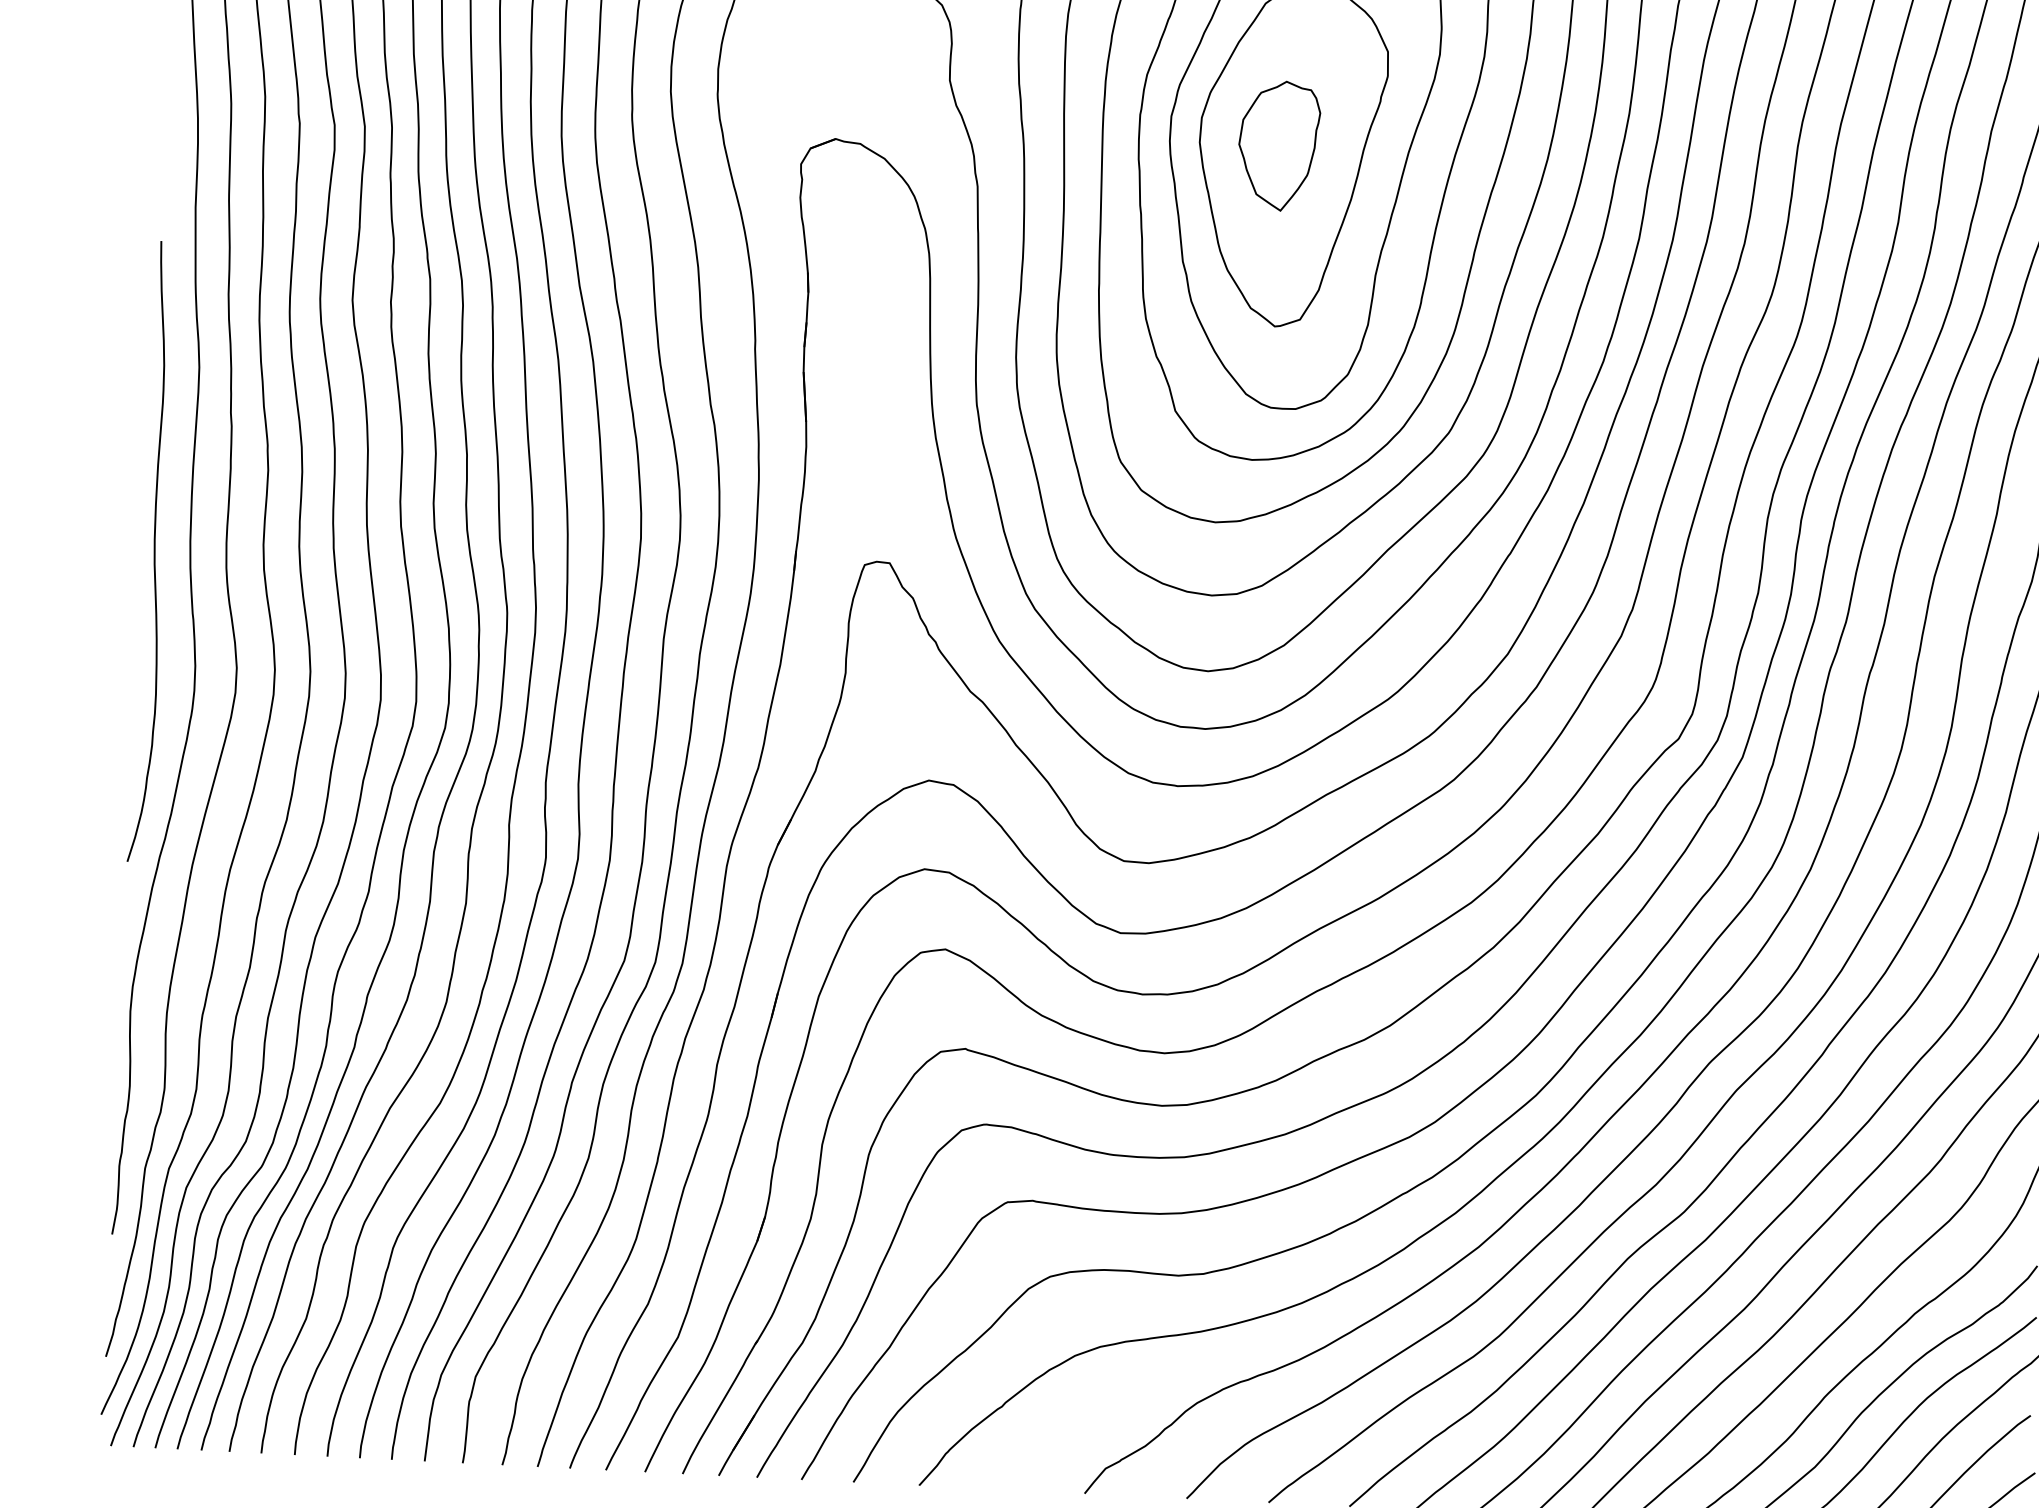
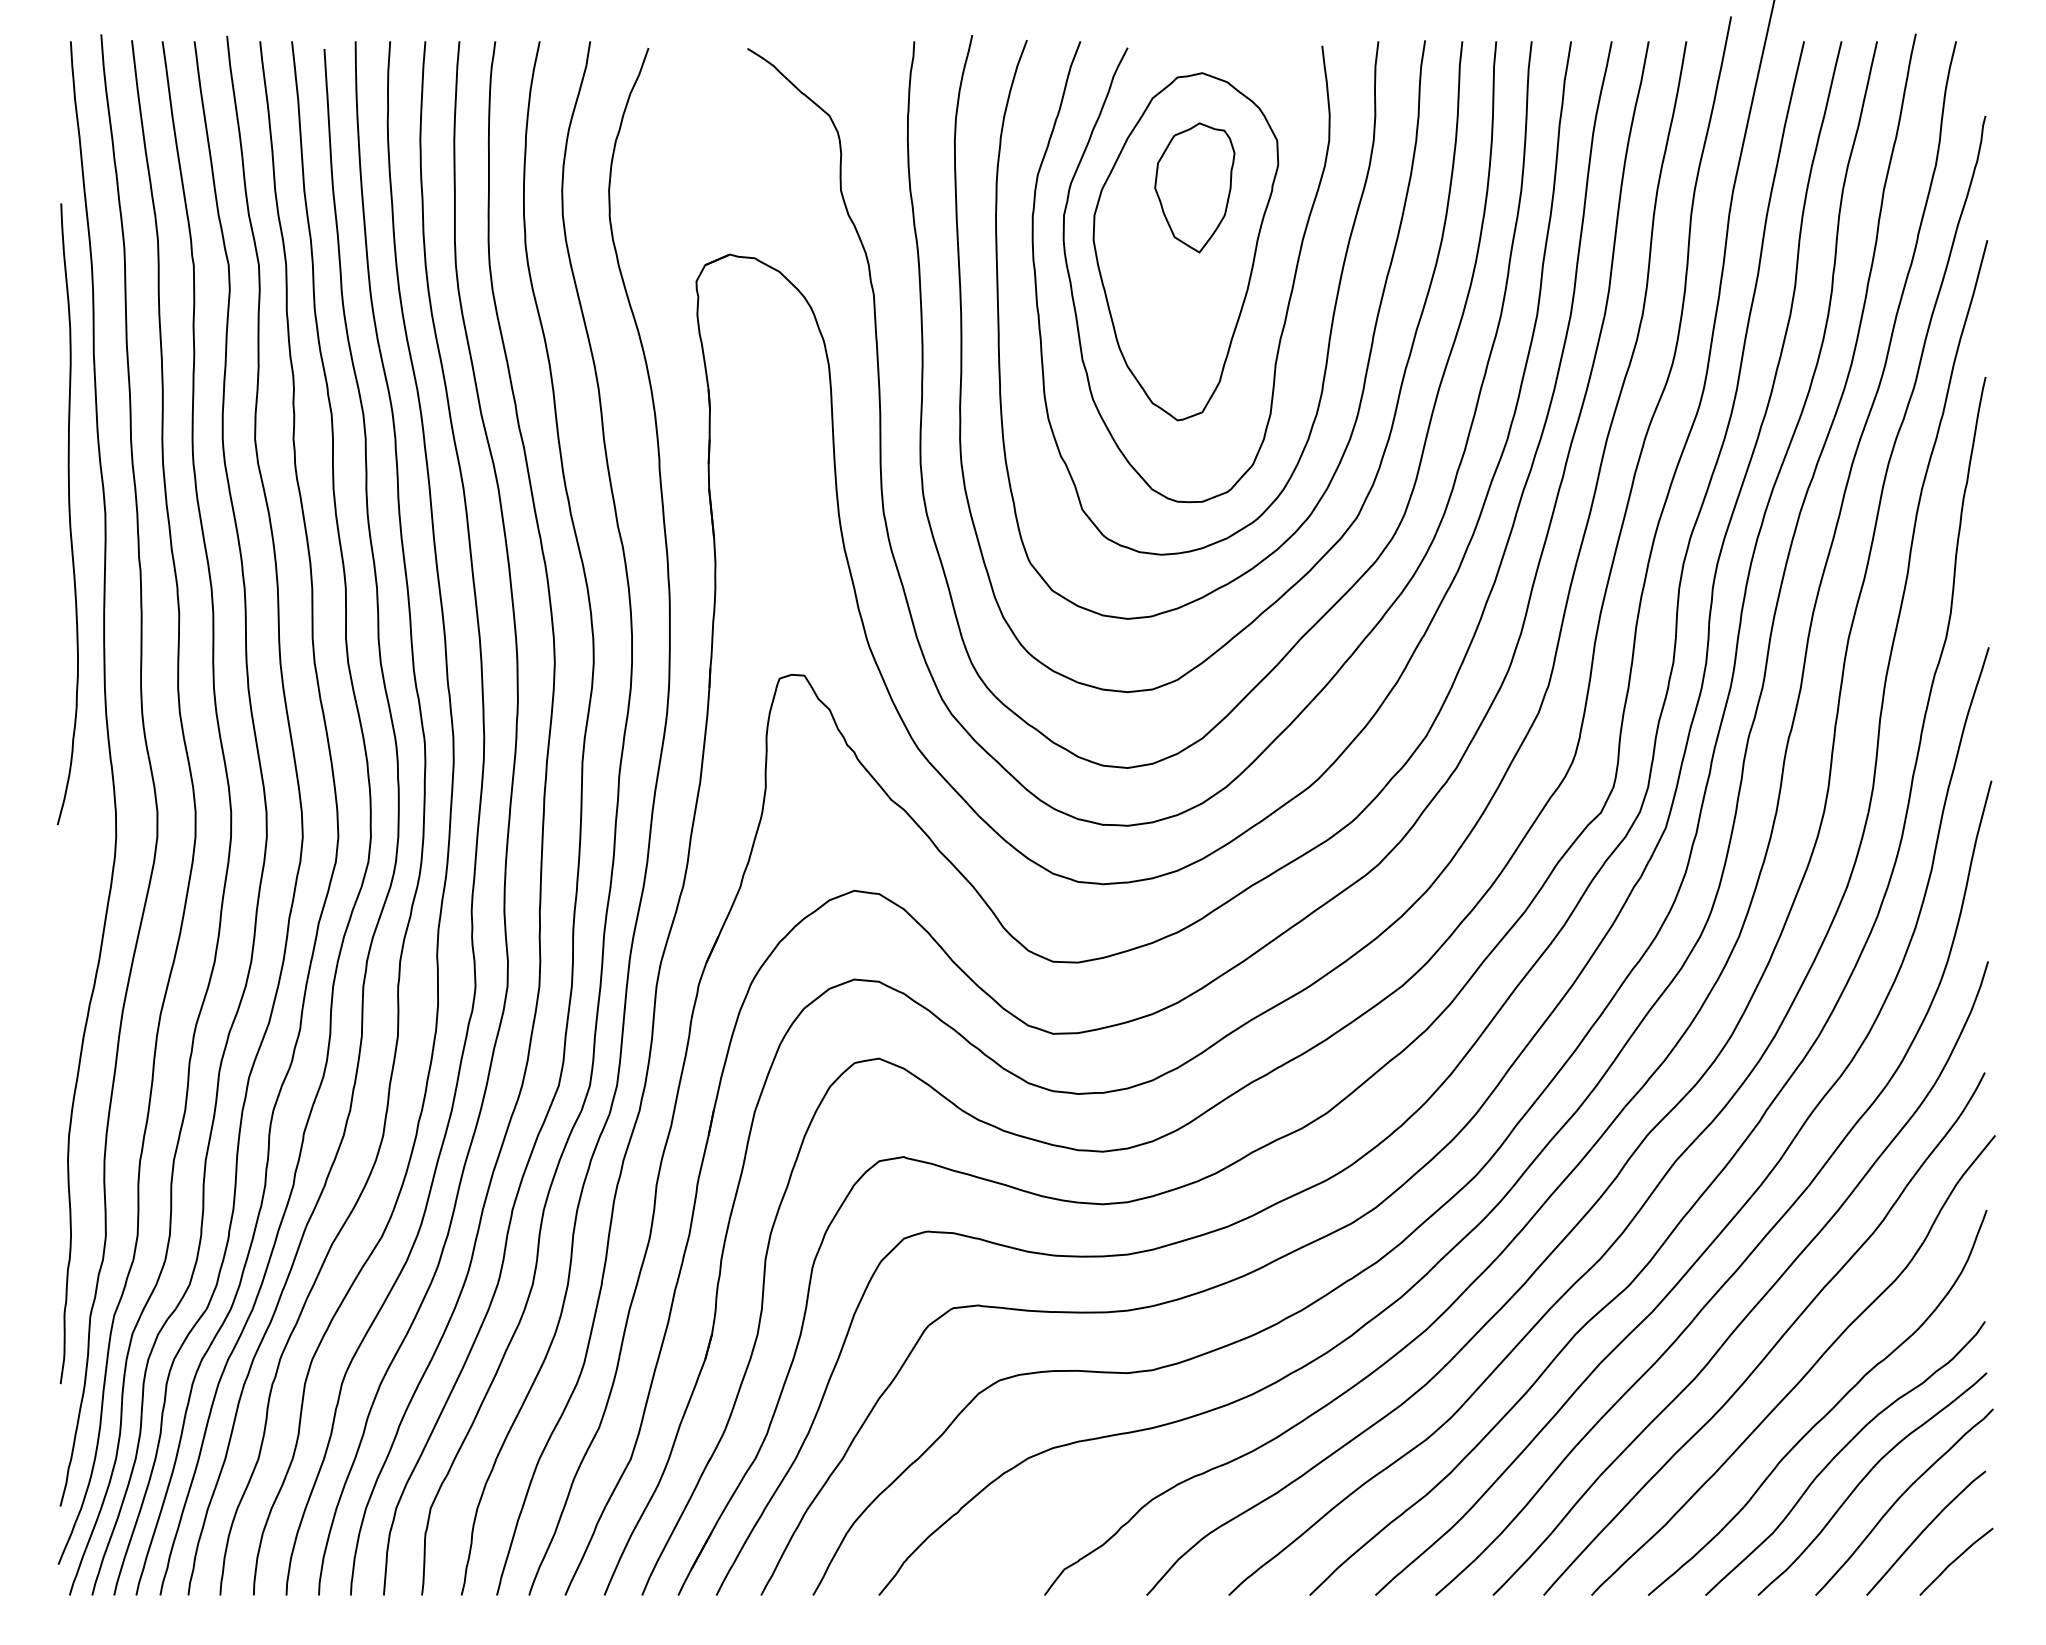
part: (1278, 145) -> (1194, 187), moved
curve: (153, 552) -> (68, 514), moved

